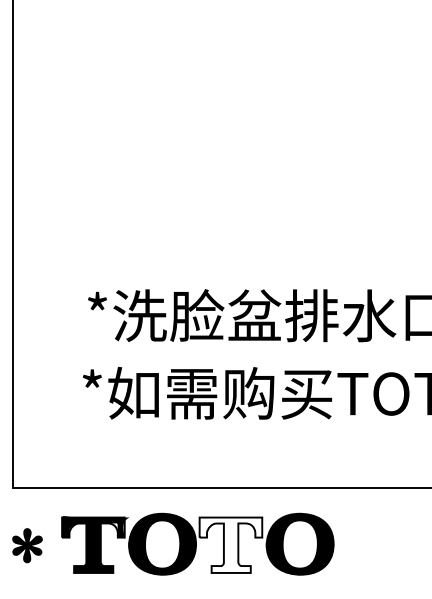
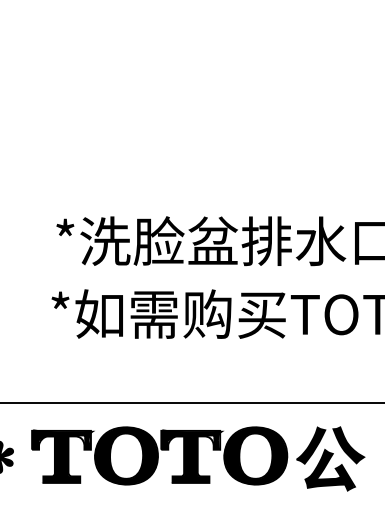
fill: (232, 544) -> (192, 456), added
part: (379, 547) -> (330, 459), added

